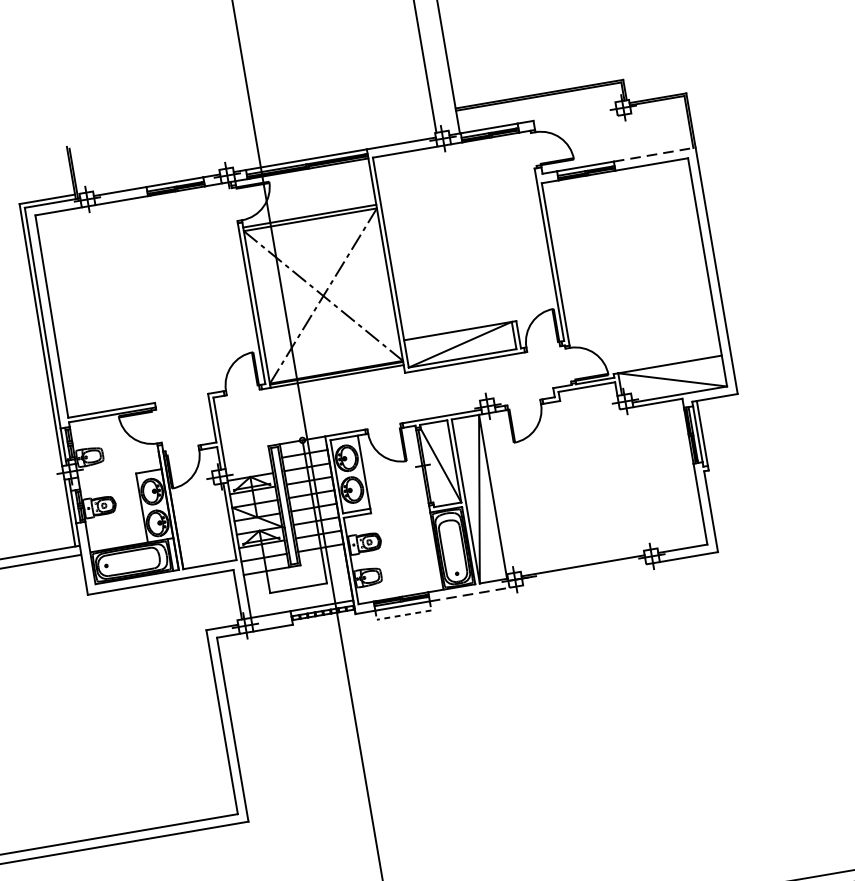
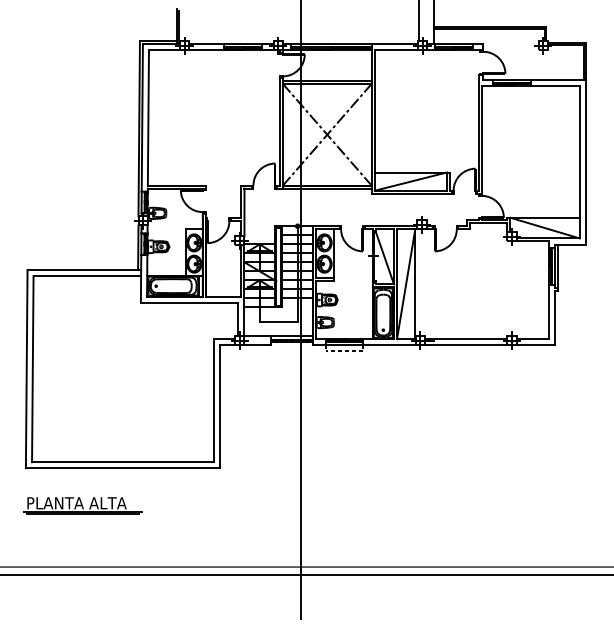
line: (654, 154) -> (558, 79), dashed -> solid
line: (585, 575) -> (466, 345), added
line: (470, 595) -> (389, 345), dashed -> solid

